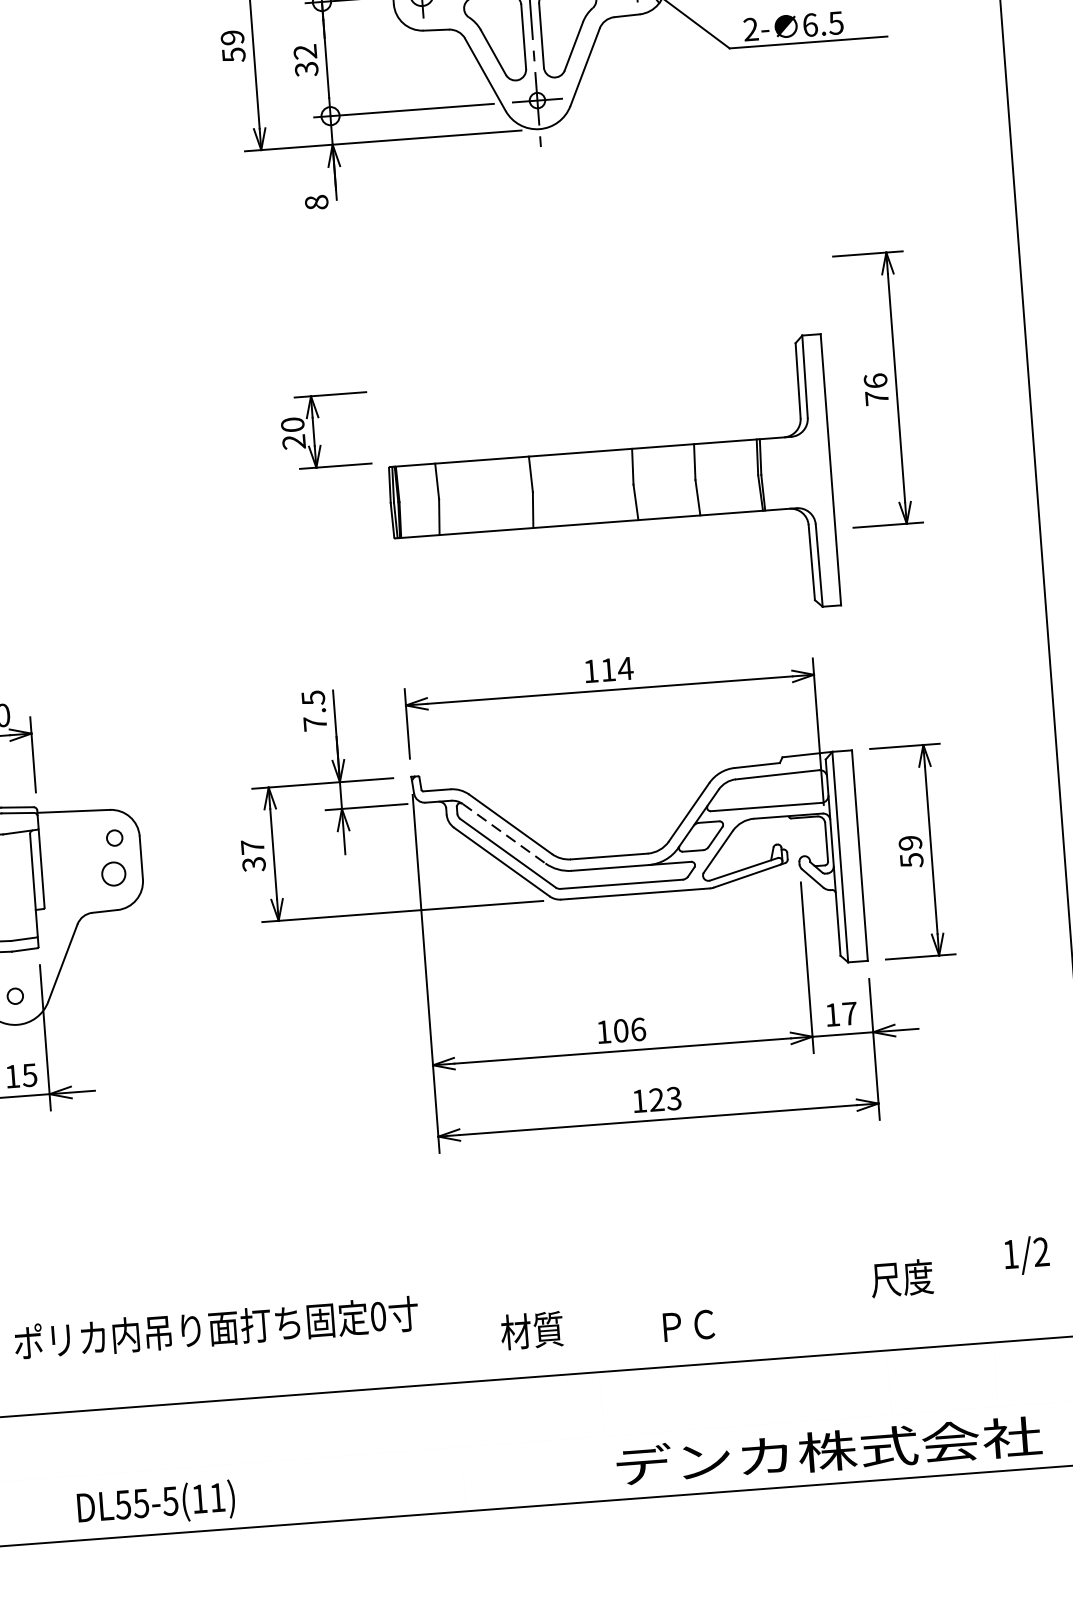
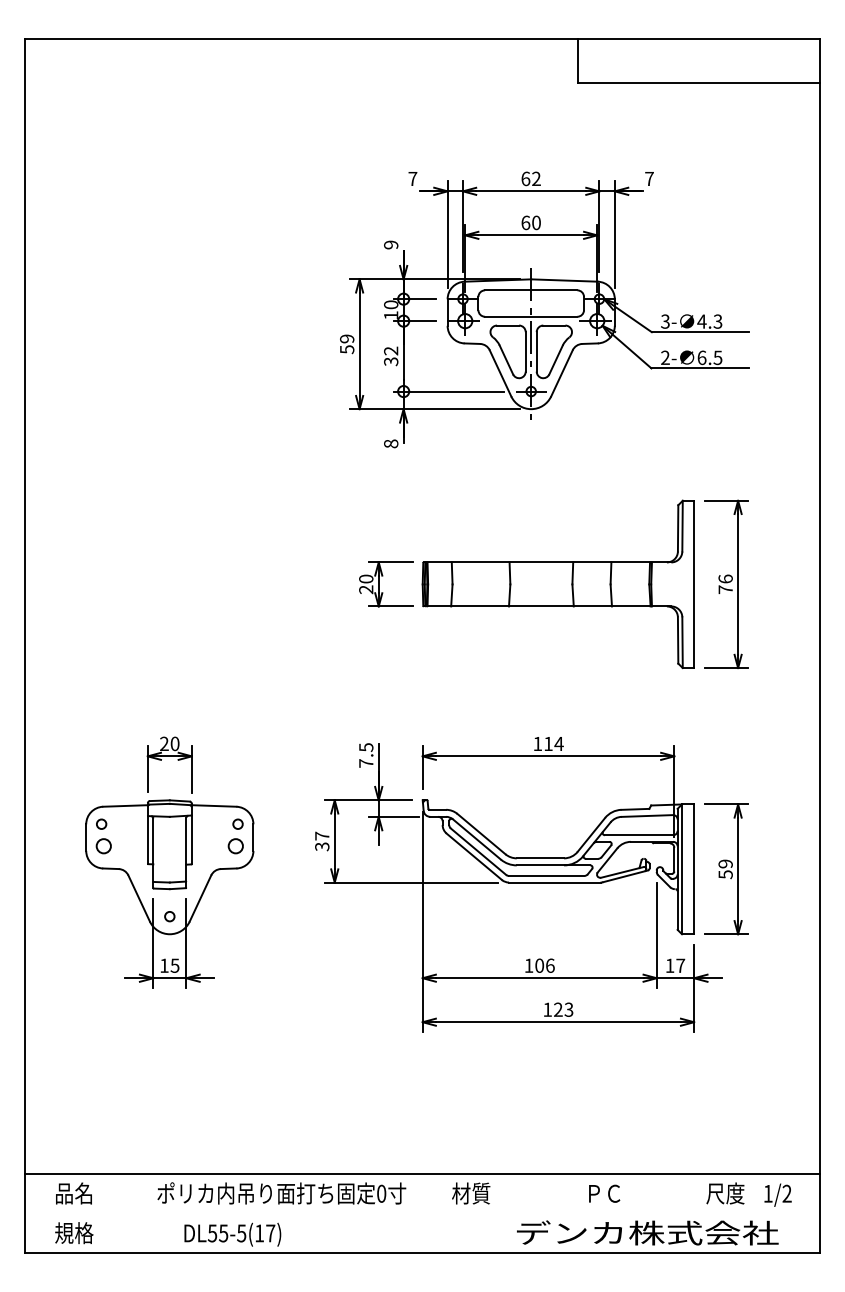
part: (609, 486) -> (557, 584), moved
line: (504, 833) -> (477, 839), dashed -> solid
text: (1025, 1254) -> (777, 1194), moved
text: (902, 1278) -> (725, 1193), moved
text: (688, 1325) -> (604, 1193), moved
text: (215, 1328) -> (281, 1193), moved
text: (532, 1330) -> (471, 1193), moved
text: (217, 1497) -> (270, 1233), DL55-5(11) -> DL55-5(17)

